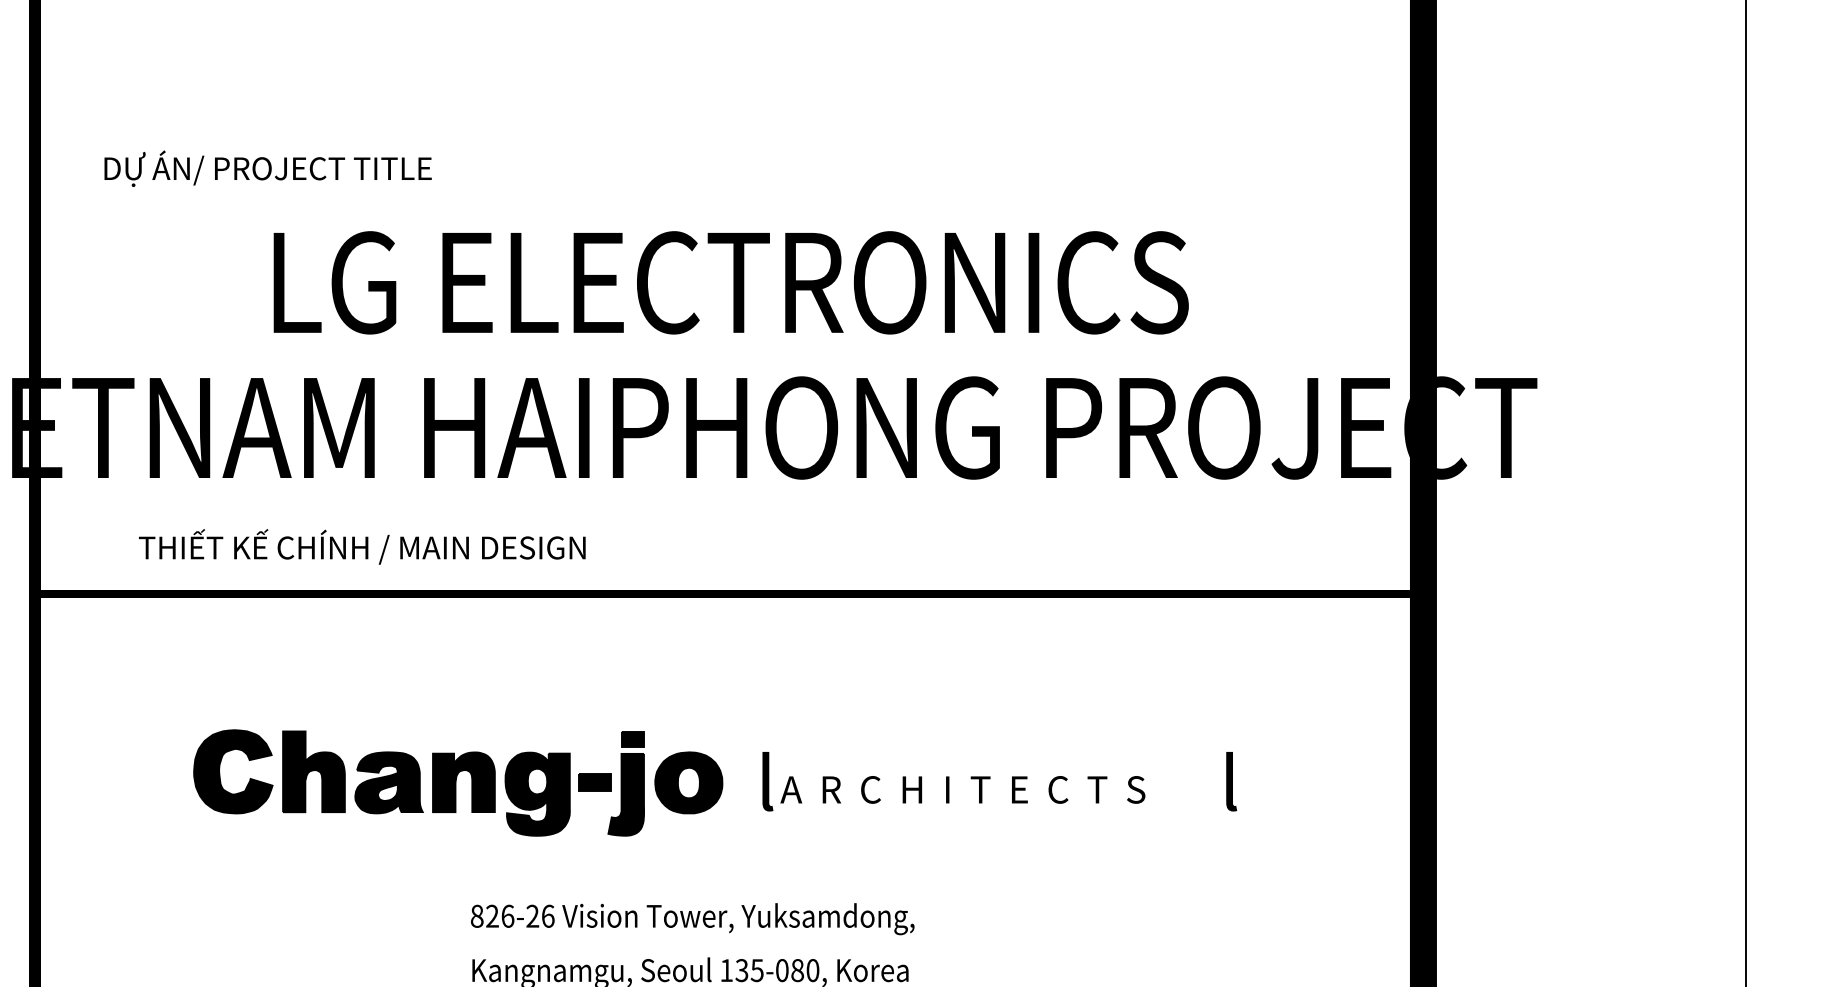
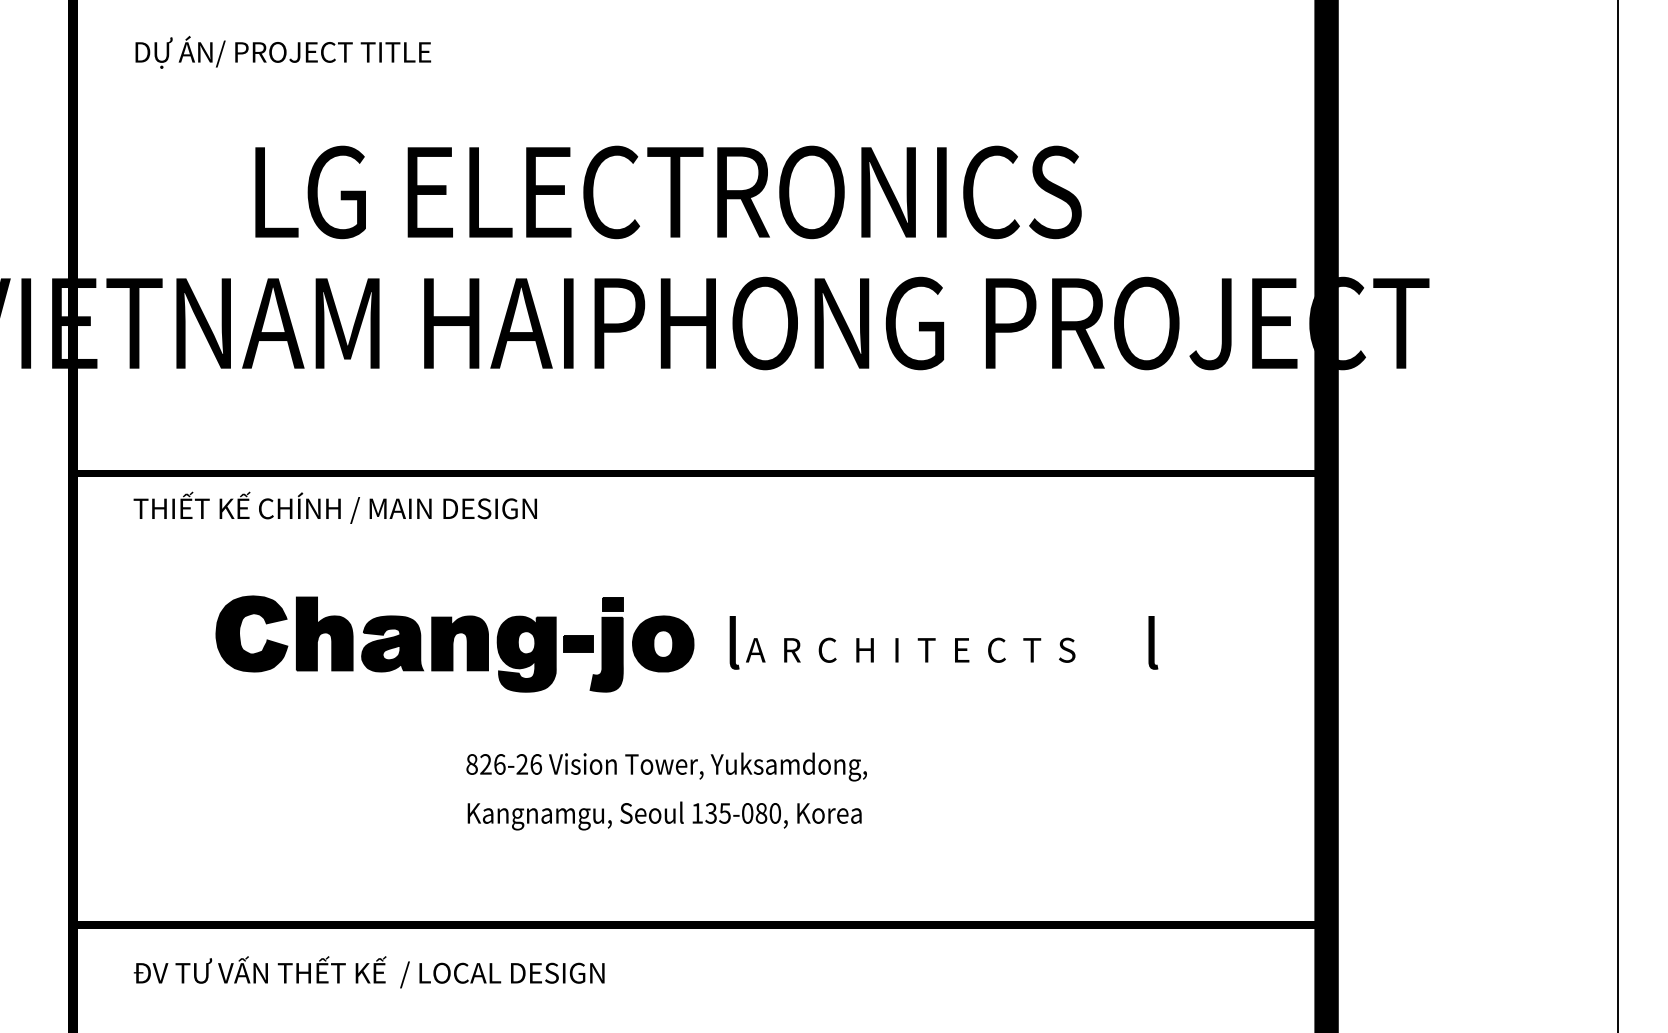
text: (268, 168) -> (283, 52), moved
text: (731, 282) -> (668, 192), moved
text: (361, 546) -> (334, 507), moved

